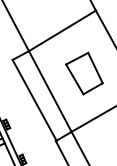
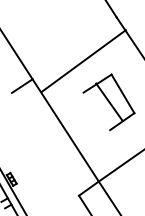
line: (61, 30) -> (82, 60), moved
line: (74, 79) -> (109, 102), moved
line: (34, 100) -> (45, 144), removed

